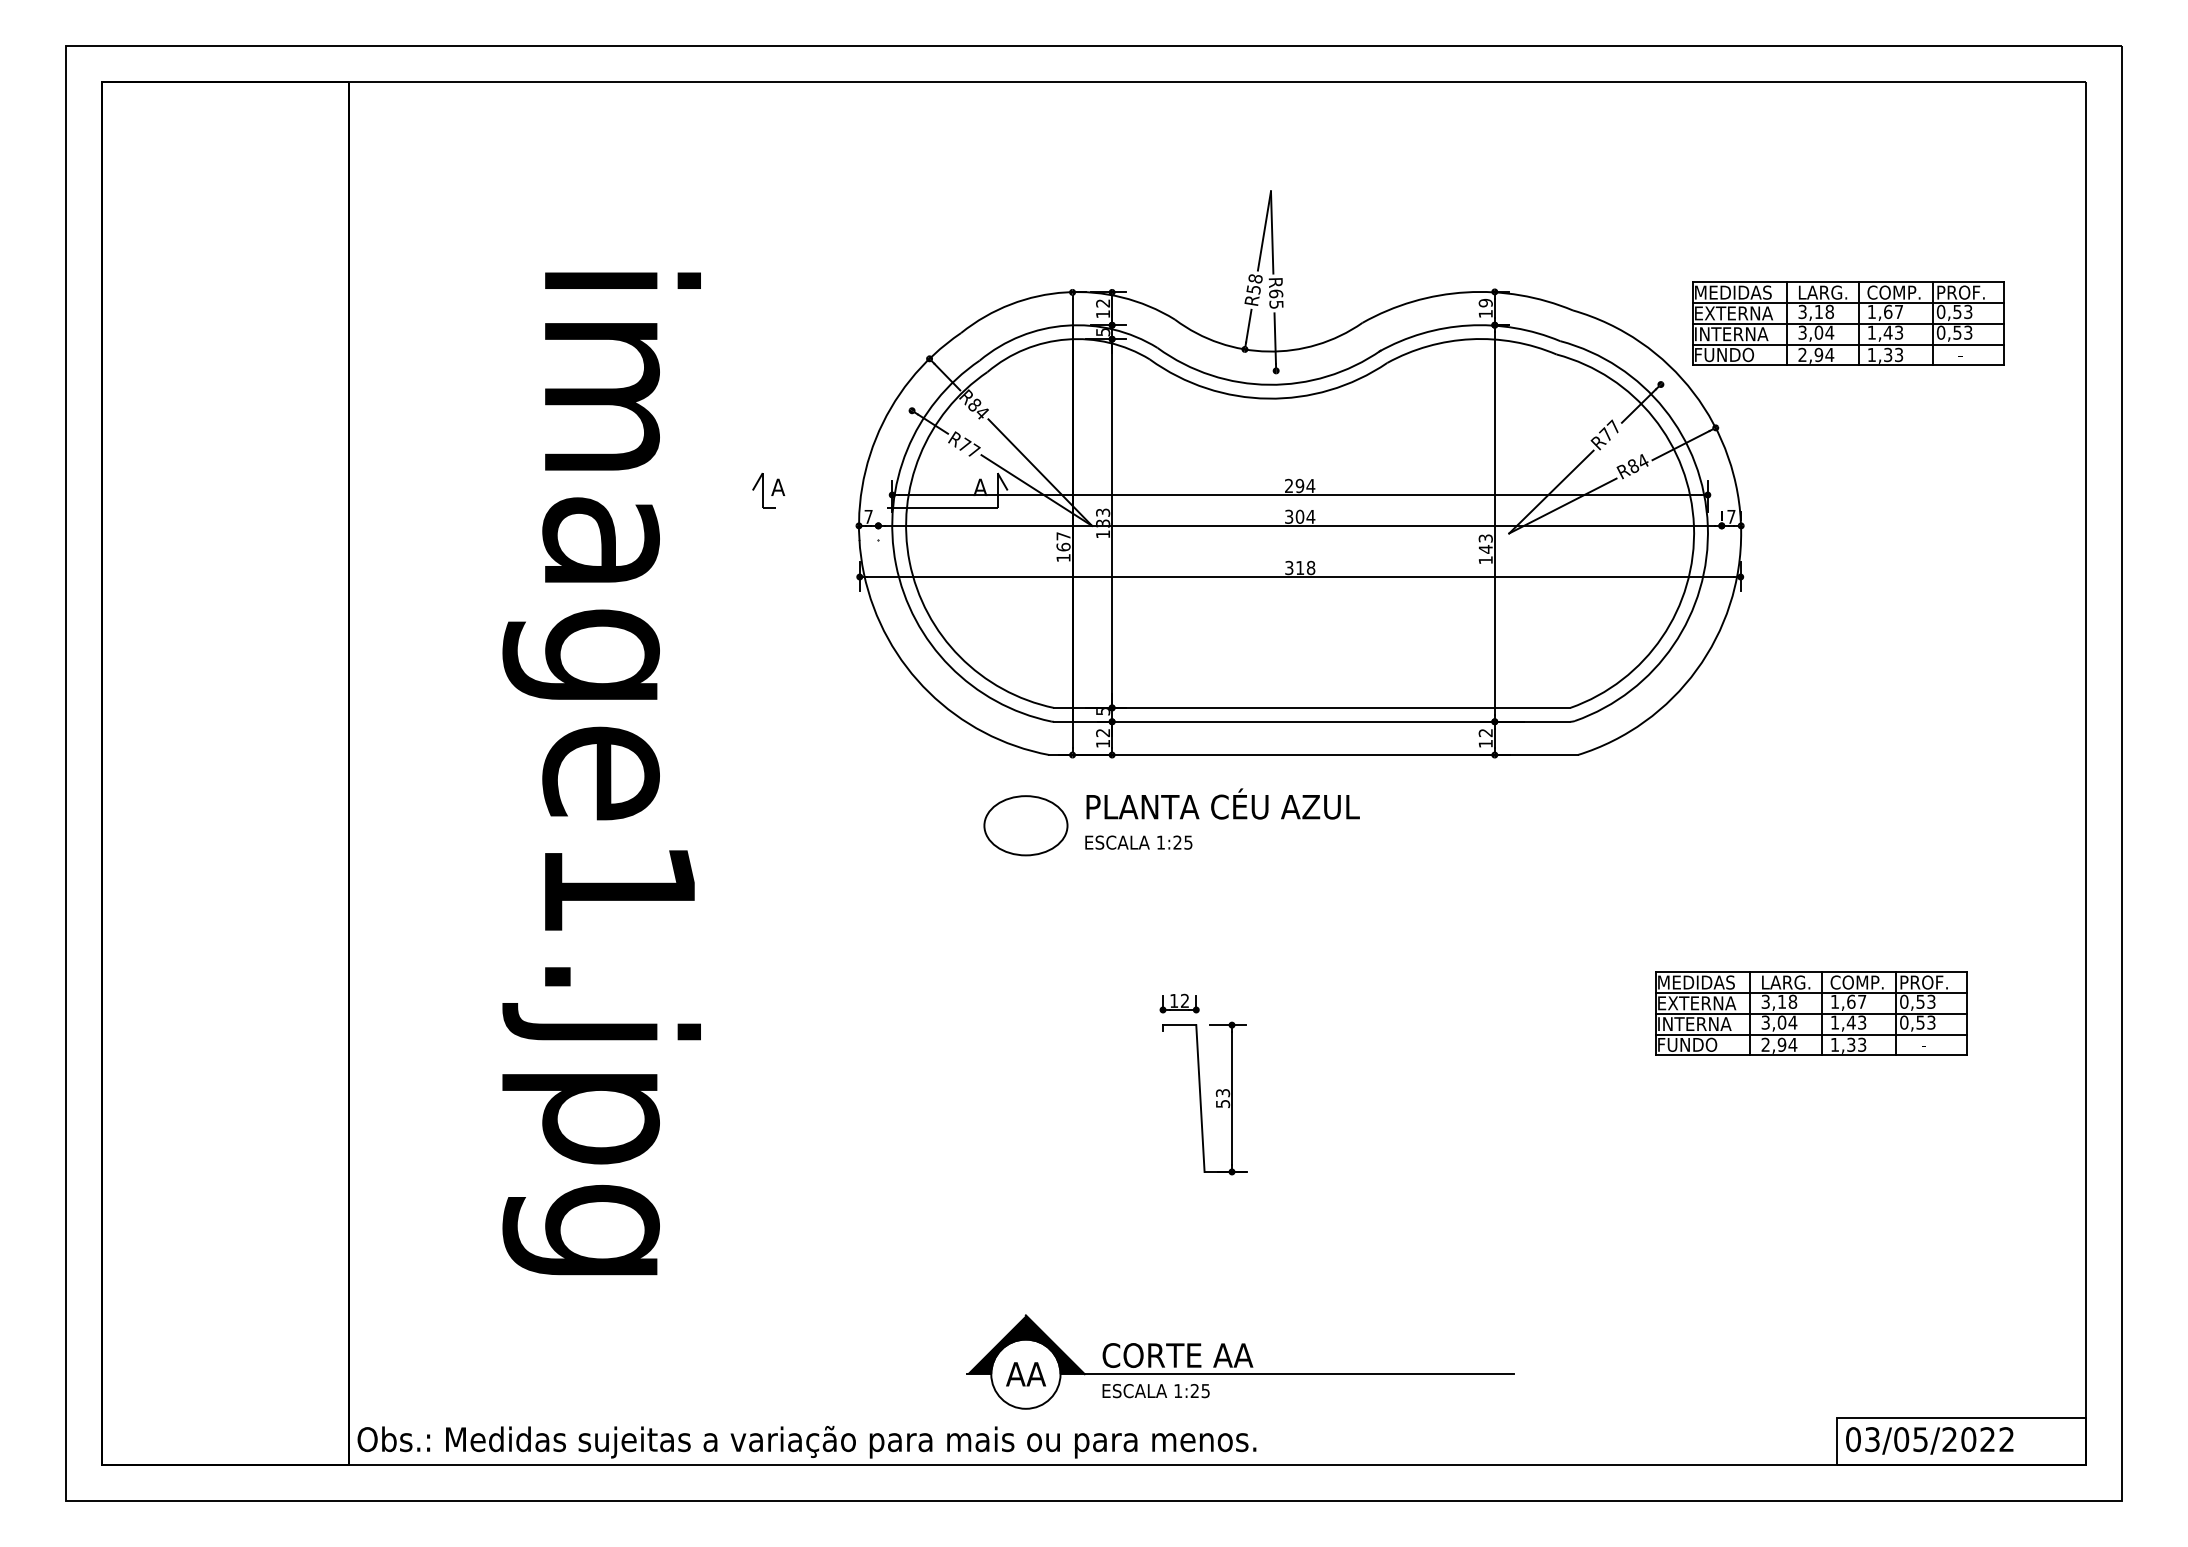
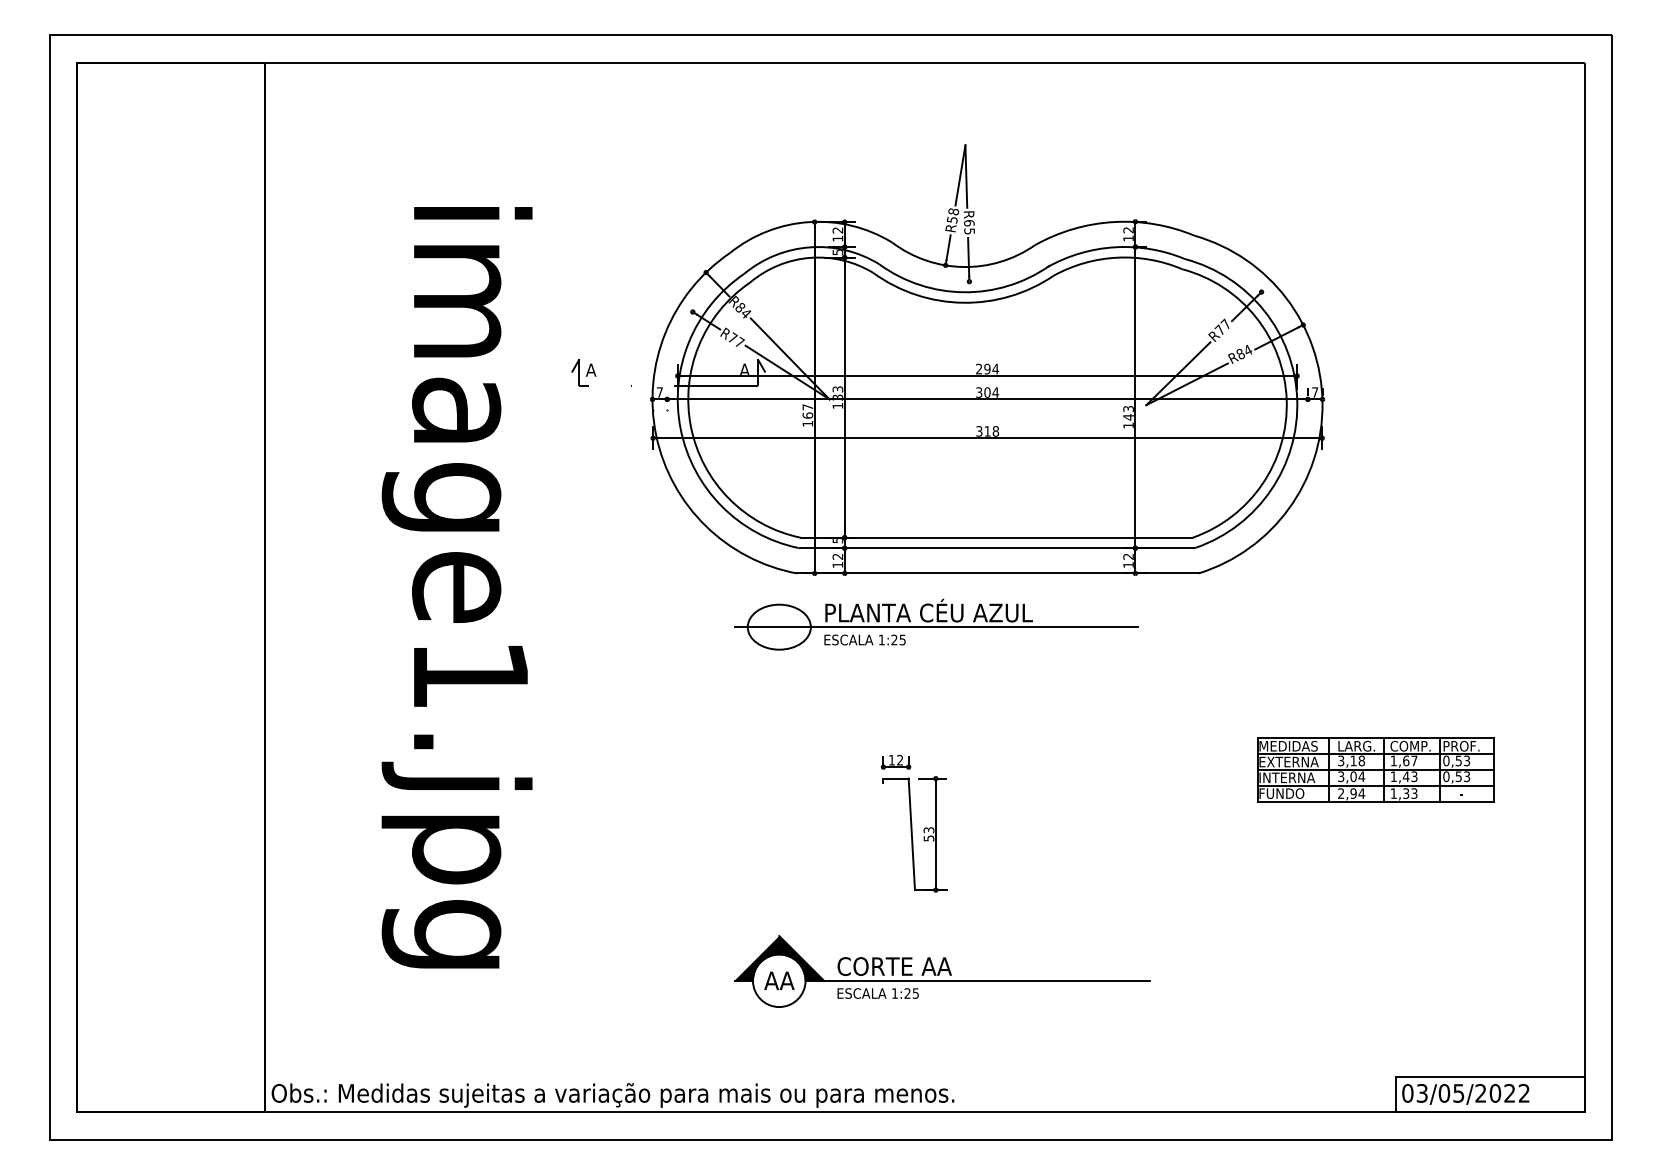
text: (1485, 303) -> (1128, 230), 19 -> 12
part: (1847, 323) -> (1403, 245), removed
line: (1231, 826) -> (935, 627), added
part: (1240, 1362) -> (942, 971), moved

